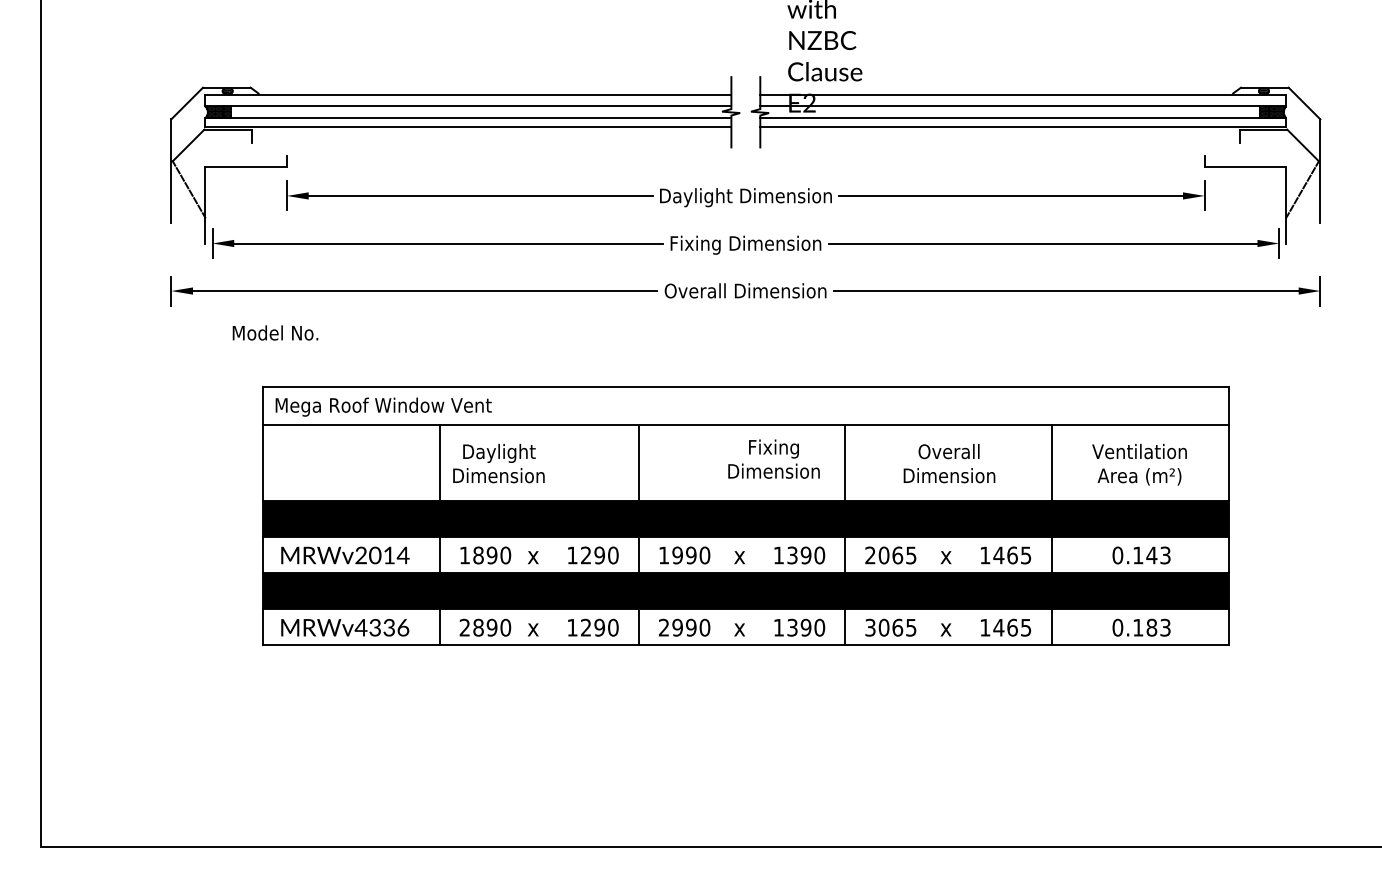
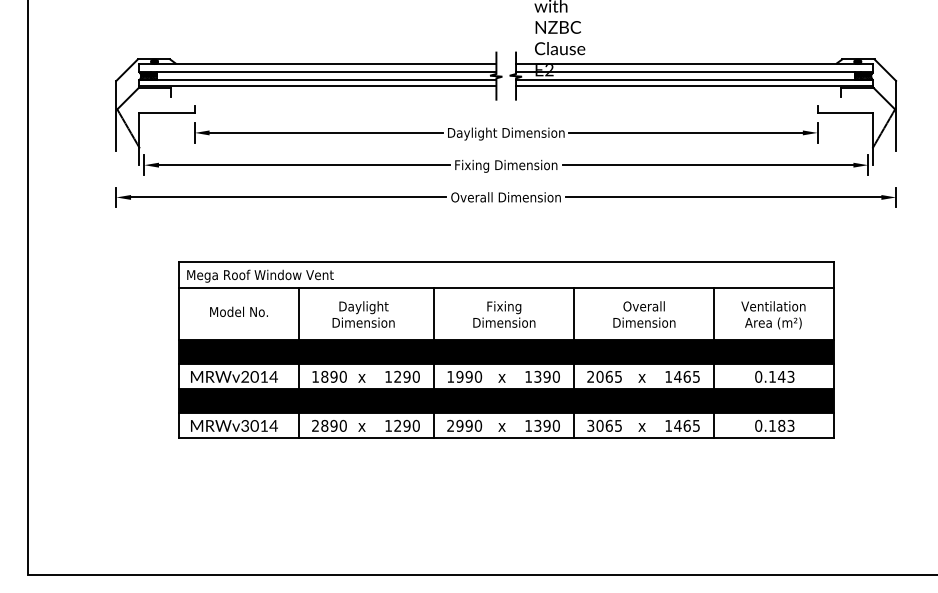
text: (274, 332) -> (238, 311), moved
text: (774, 459) -> (504, 314), moved
text: (498, 463) -> (363, 314), moved
text: (380, 627) -> (258, 425), MRWv4336 -> MRWv3014

